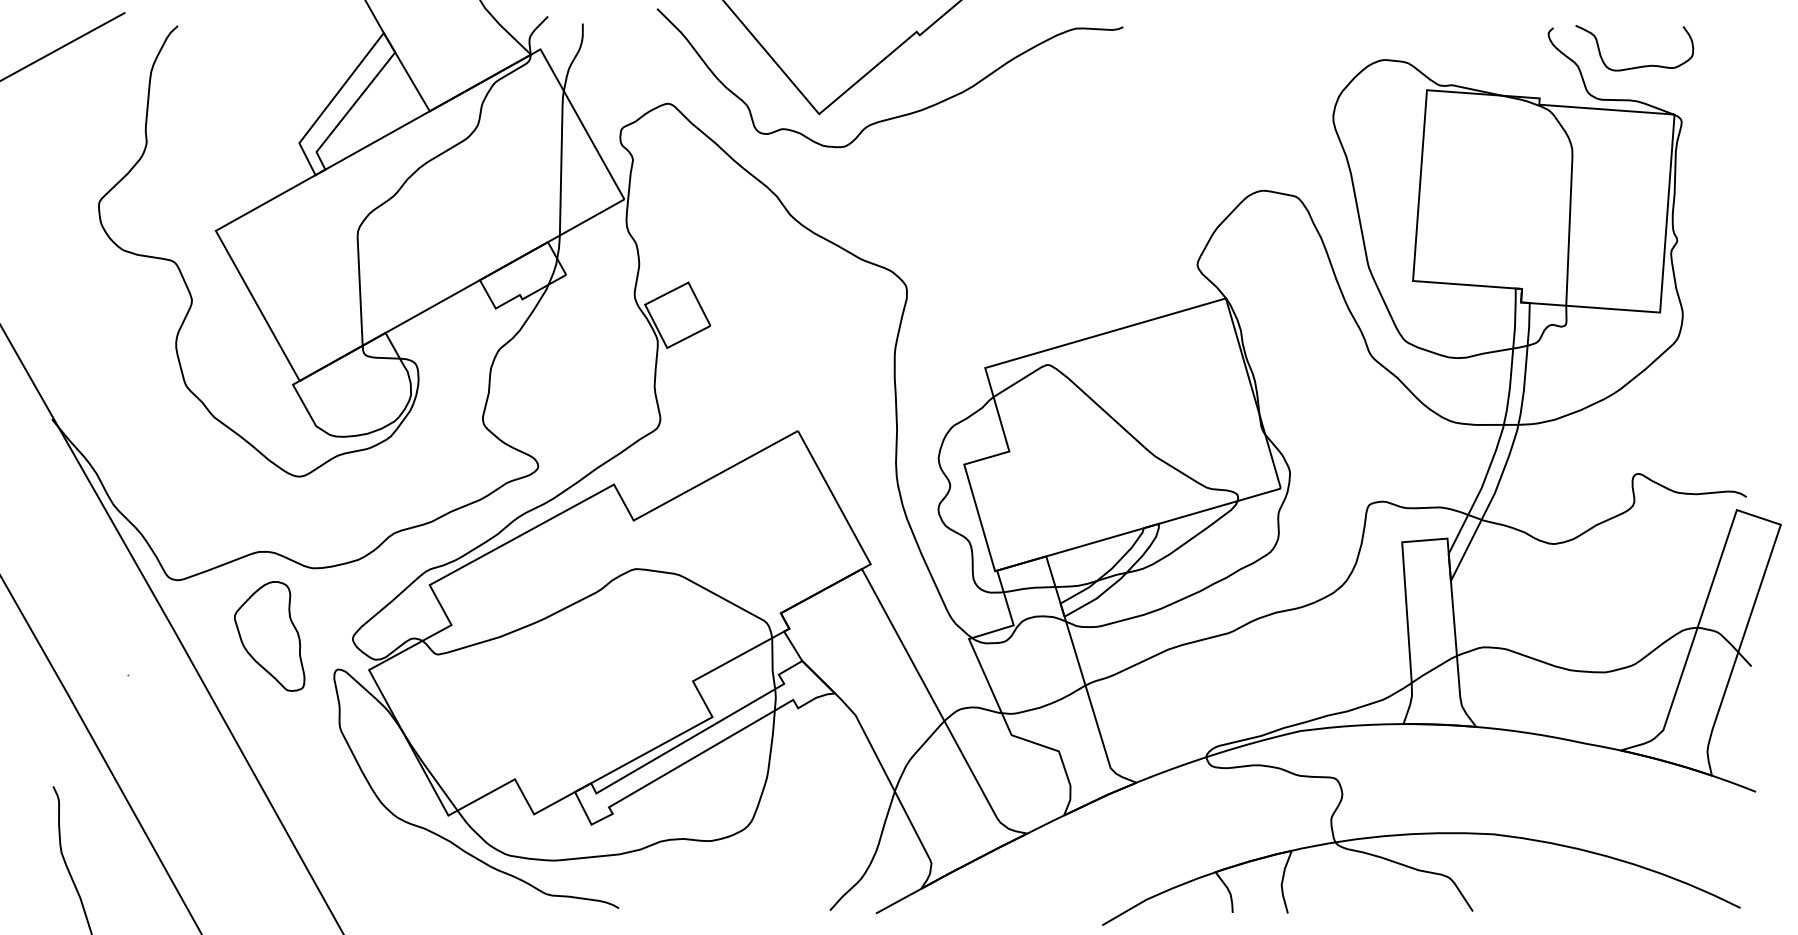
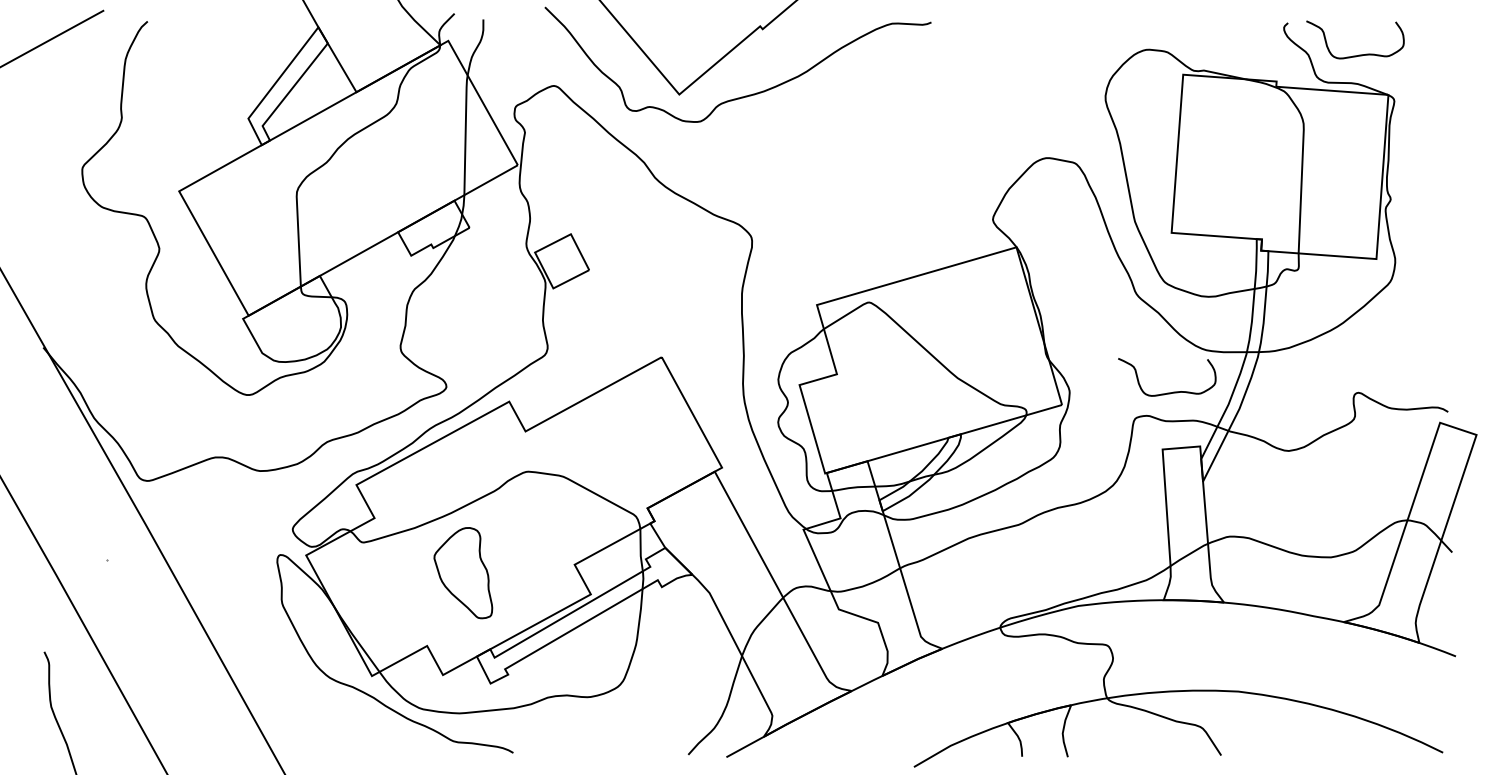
curve: (1409, 473) -> (1168, 392), added
part: (269, 636) -> (463, 573), moved

